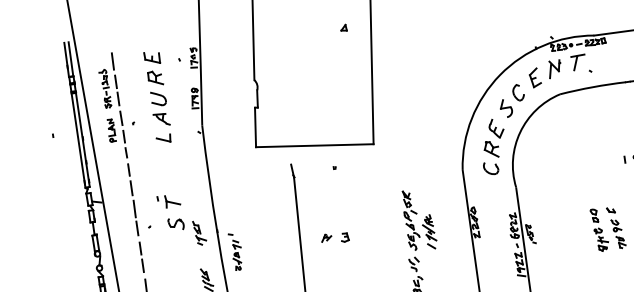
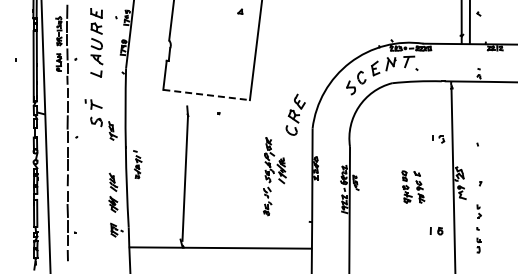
line: (314, 146) -> (206, 95), solid -> dashed
part: (493, 146) -> (295, 114), moved
part: (181, 220) -> (100, 119), moved
part: (334, 237) -> (211, 164), removed

